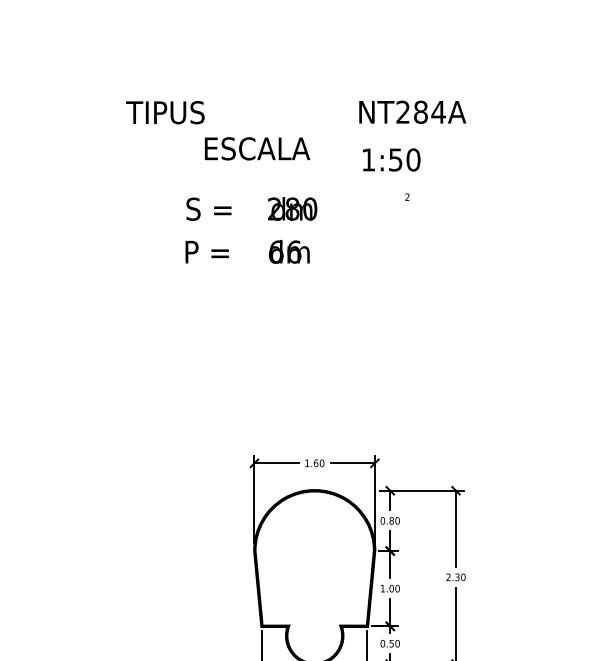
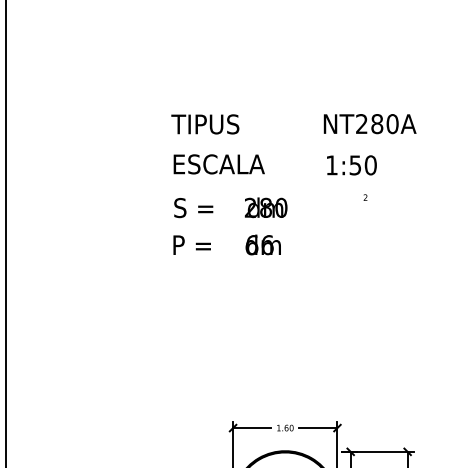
text: (438, 111) -> (392, 123), NT284A -> NT280A
text: (165, 112) -> (205, 124), moved
text: (257, 148) -> (219, 164), moved

